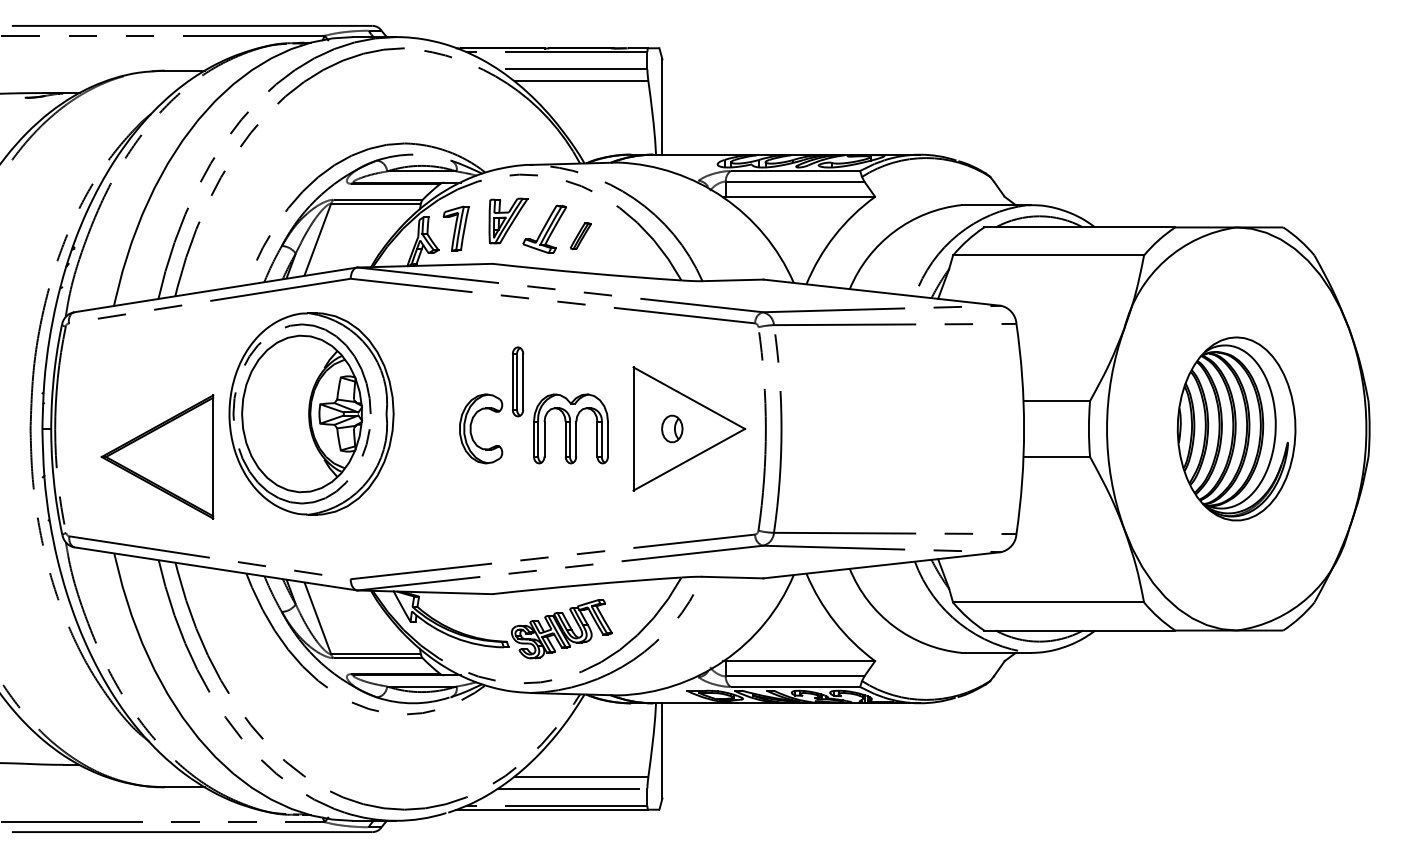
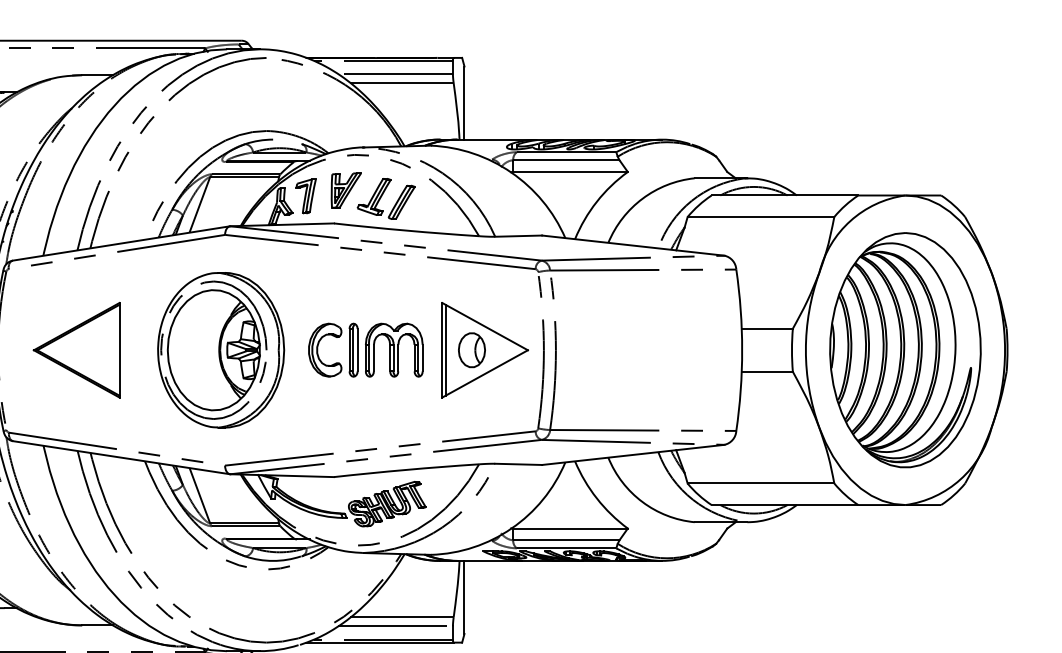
part: (580, 235) -> (401, 201), size x1.67
part: (518, 381) -> (353, 349), moved
part: (311, 413) -> (221, 349), moved
line: (637, 428) -> (445, 349), added
part: (672, 428) -> (472, 349), size x1.67
part: (1236, 428) -> (905, 349), size x1.67
part: (157, 456) -> (76, 349), moved

